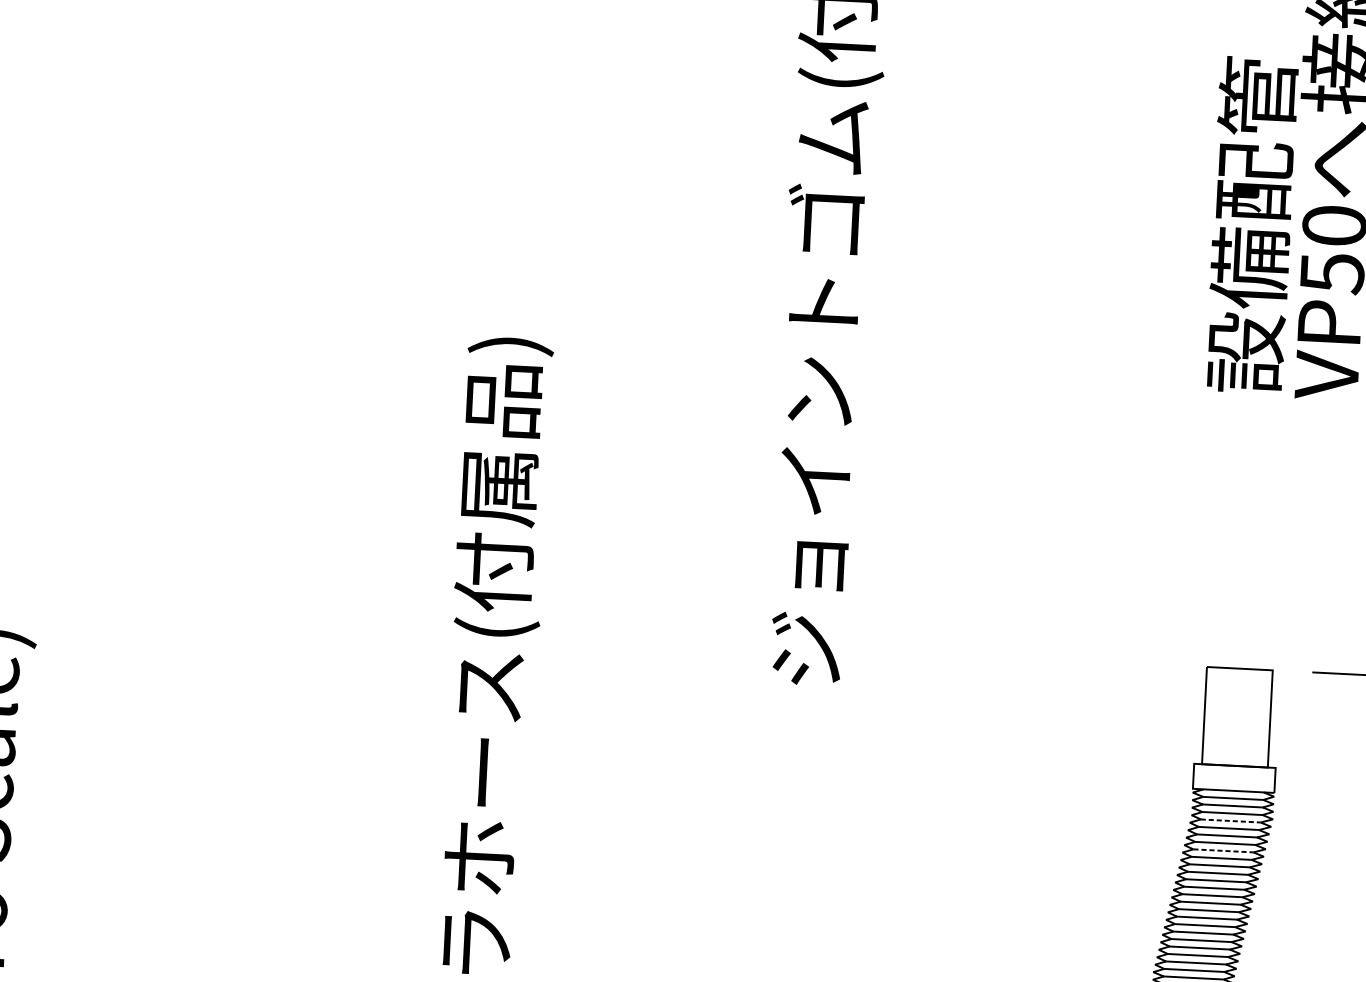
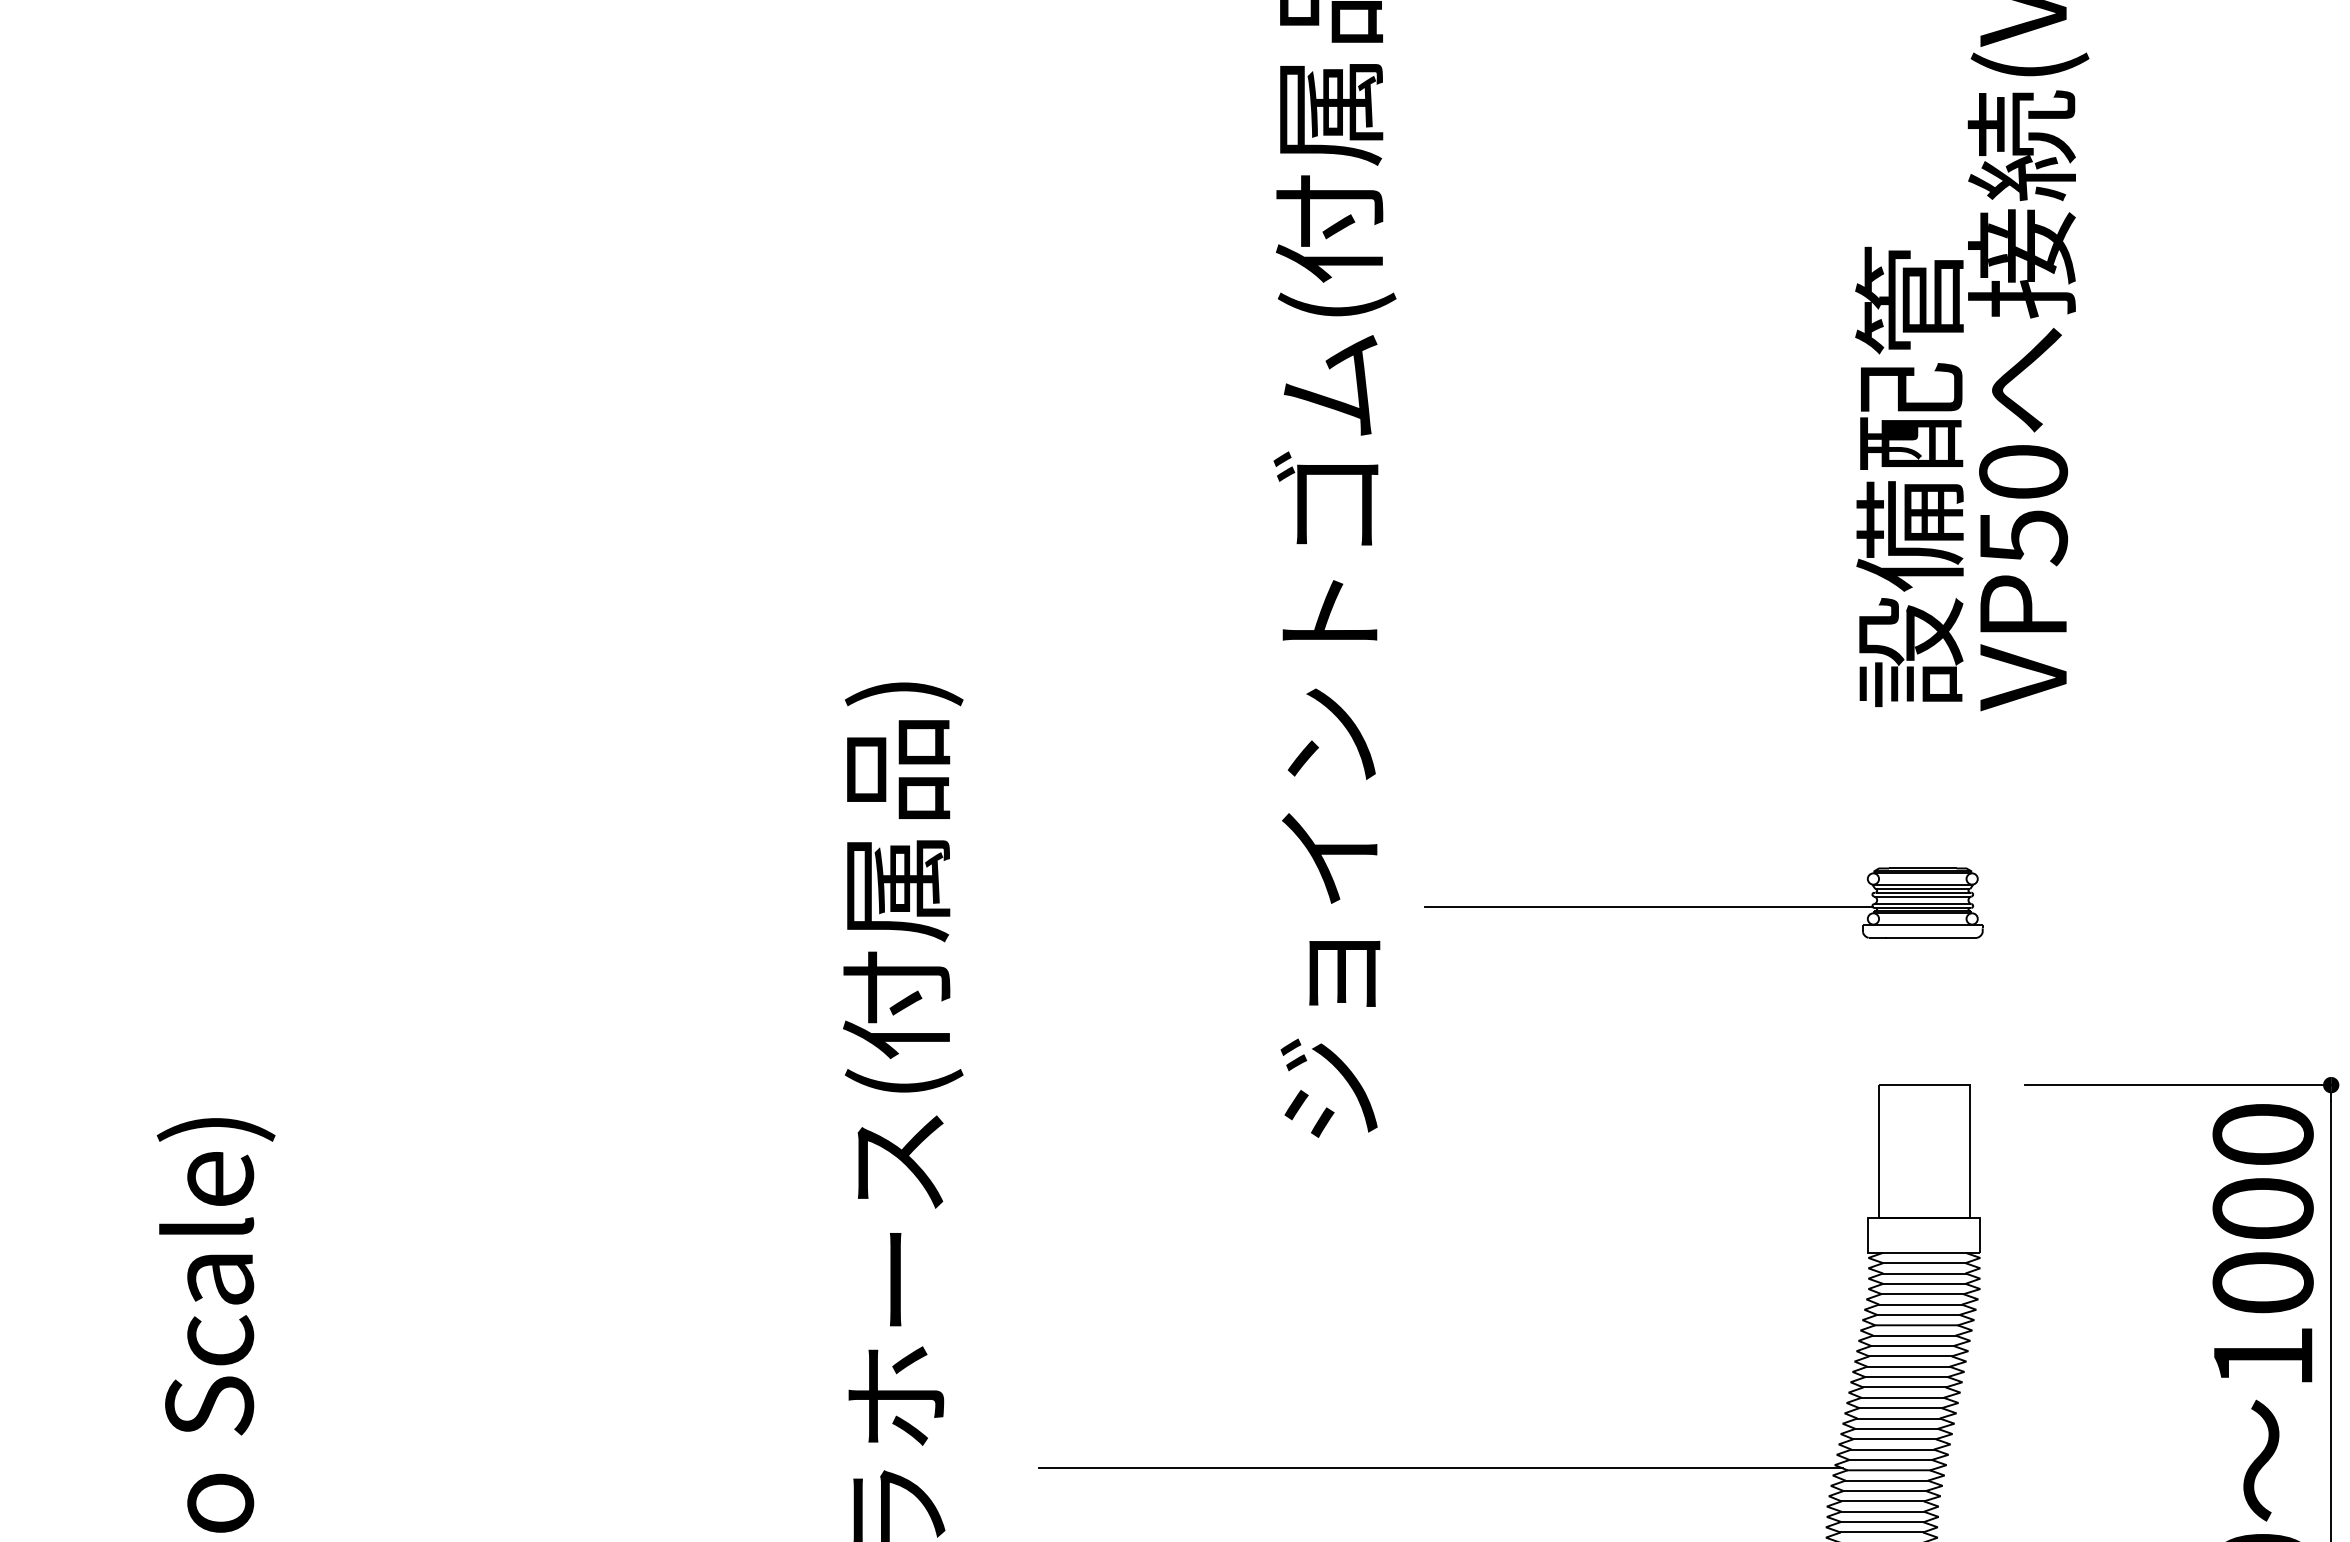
part: (1085, 527) -> (1703, 902), added
line: (1230, 821) -> (1922, 1294), dashed -> solid
line: (1223, 850) -> (1914, 1335), dashed -> solid
line: (873, 930) -> (1440, 1468), added

